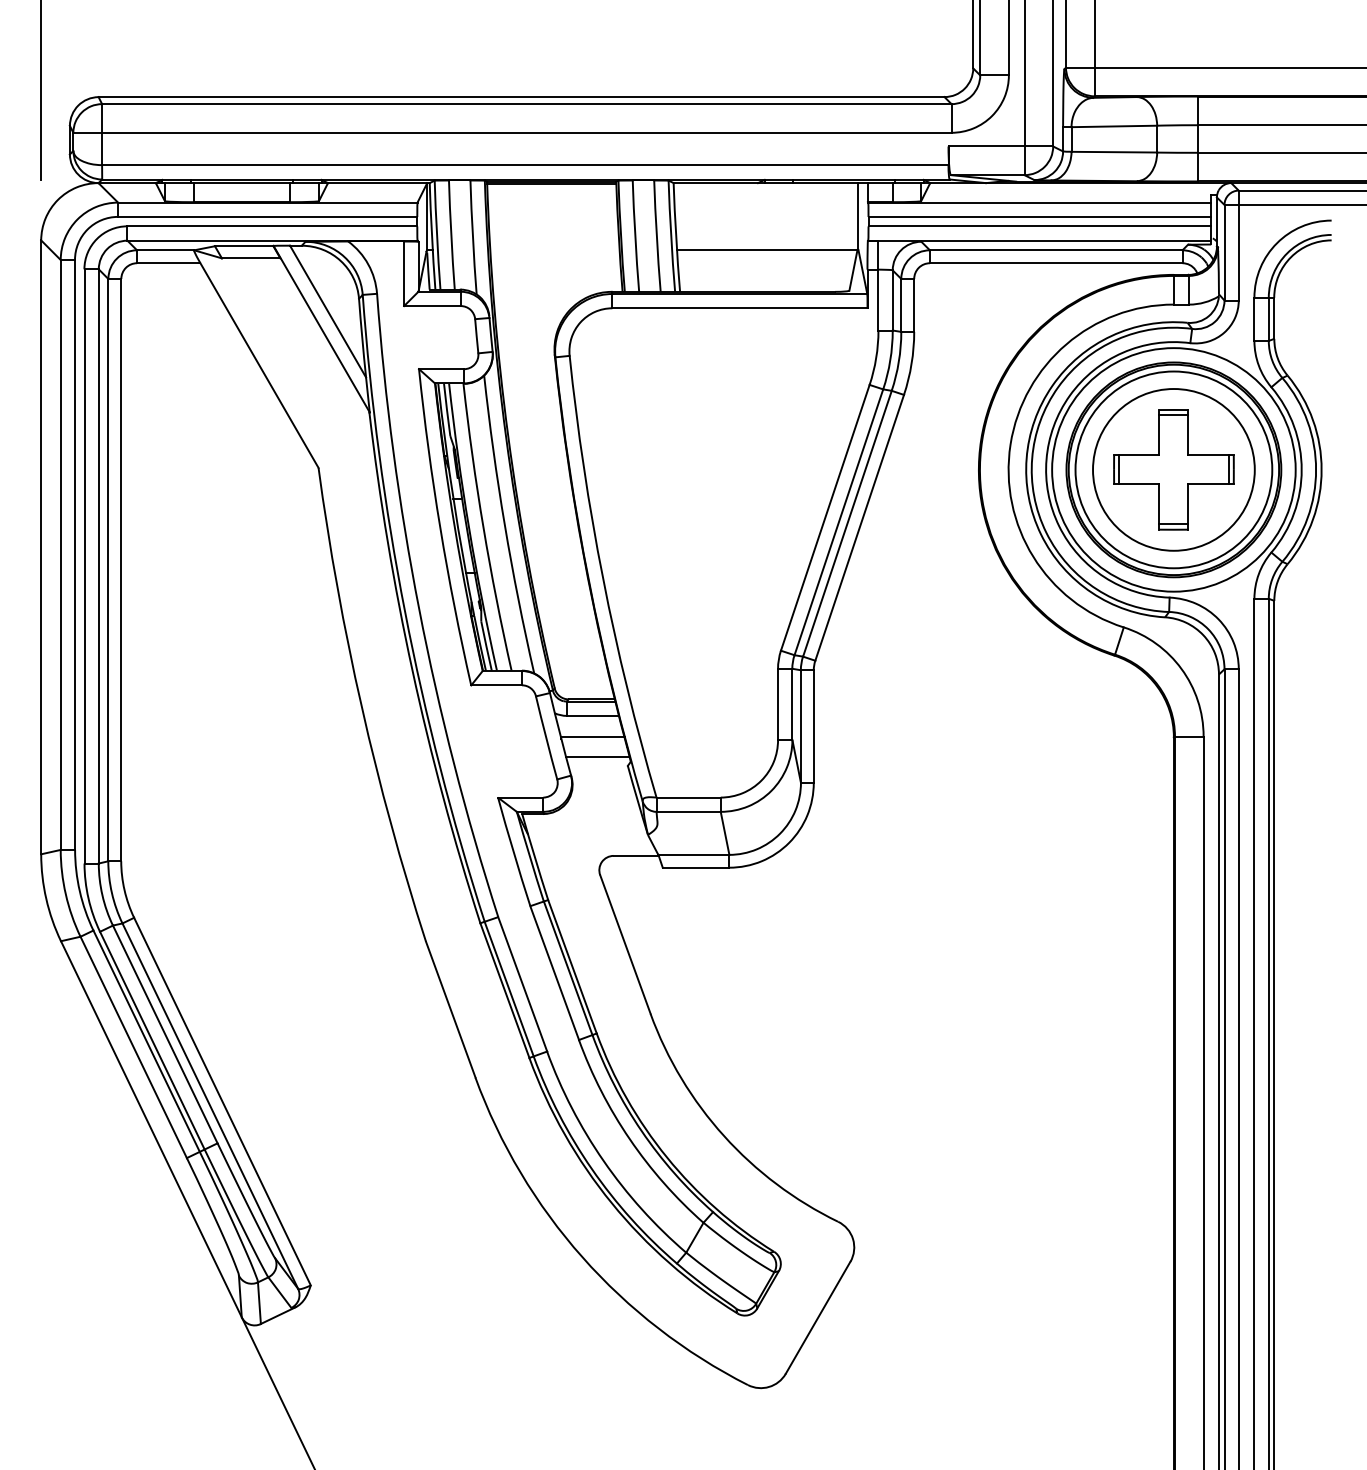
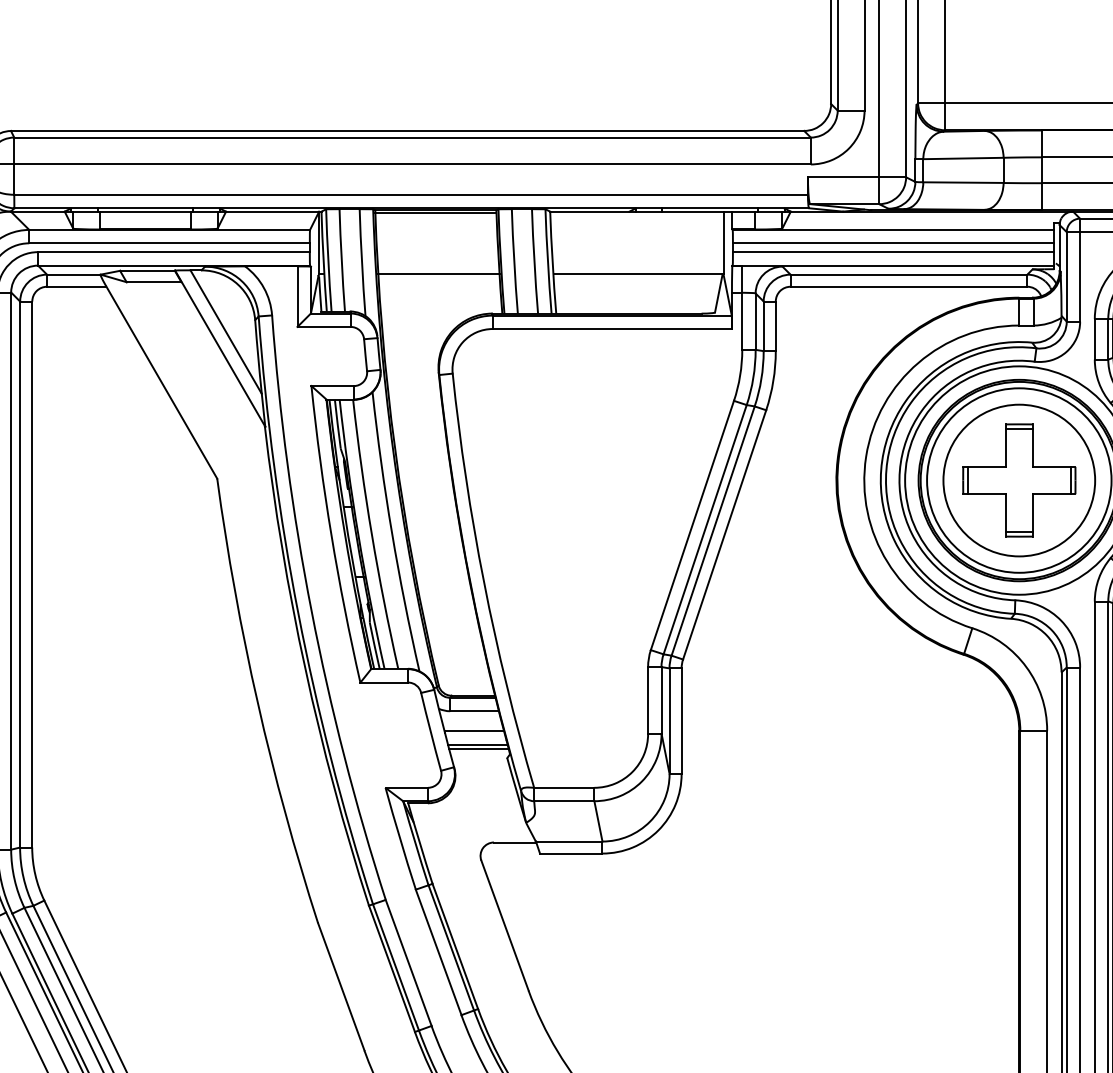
line: (554, 250) -> (438, 274), added
line: (596, 751) -> (477, 744), added

